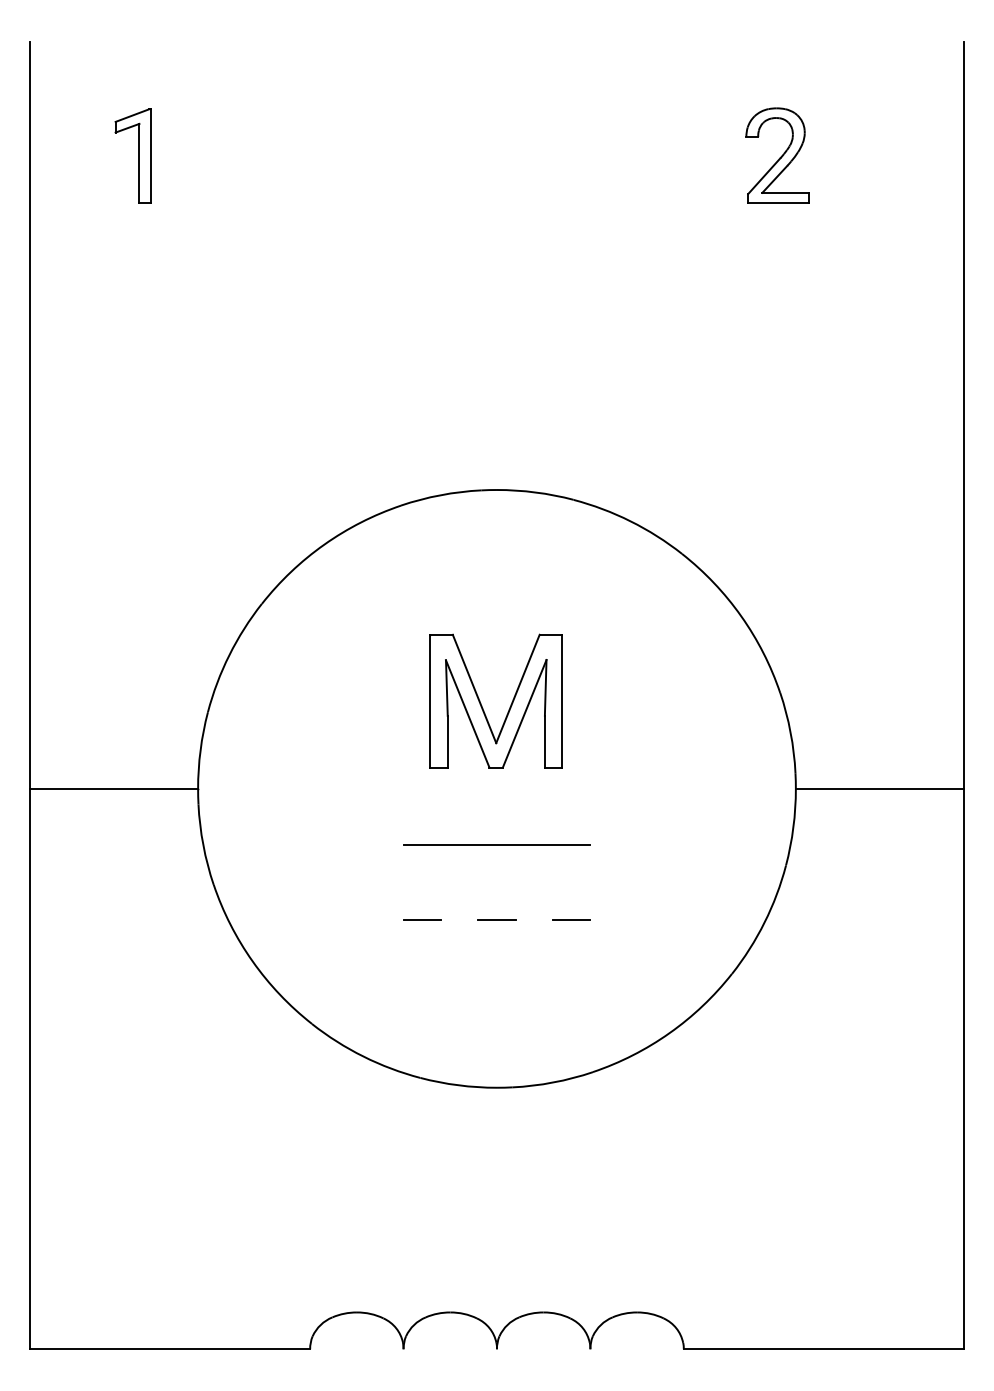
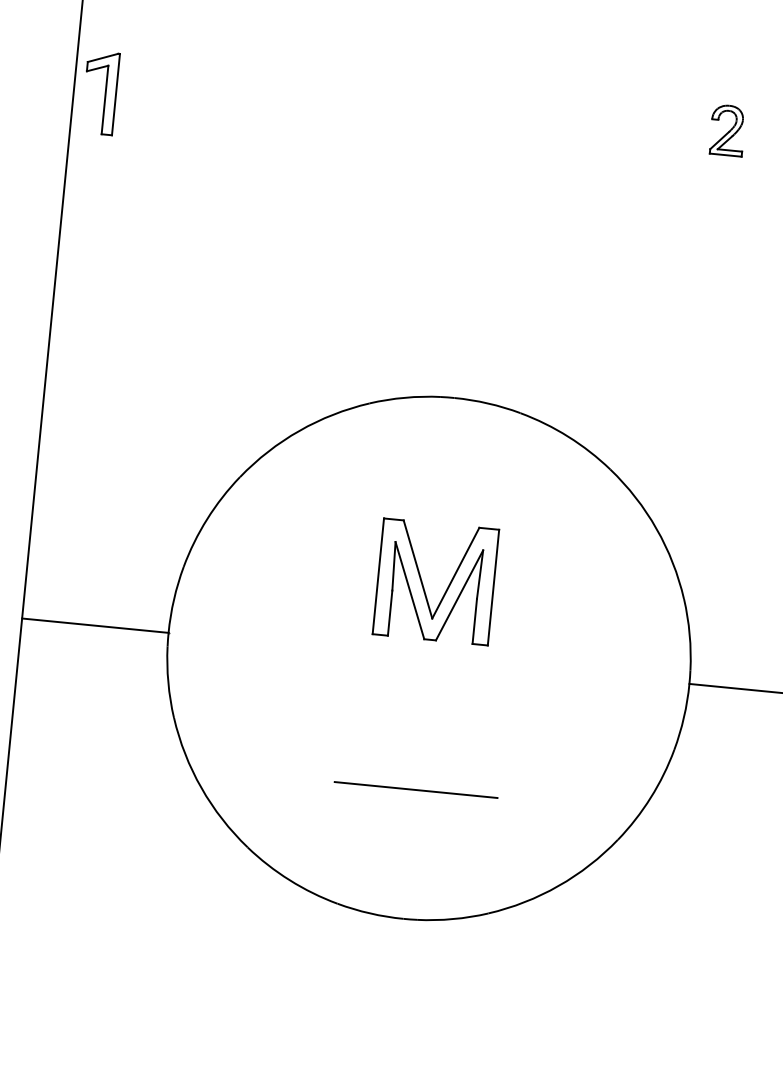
part: (132, 155) -> (99, 92), moved
part: (777, 155) -> (727, 130), size x0.6
line: (496, 844) -> (415, 789), moved
line: (422, 919) -> (352, 765), removed
line: (496, 919) -> (417, 772), removed
line: (571, 919) -> (482, 778), removed

